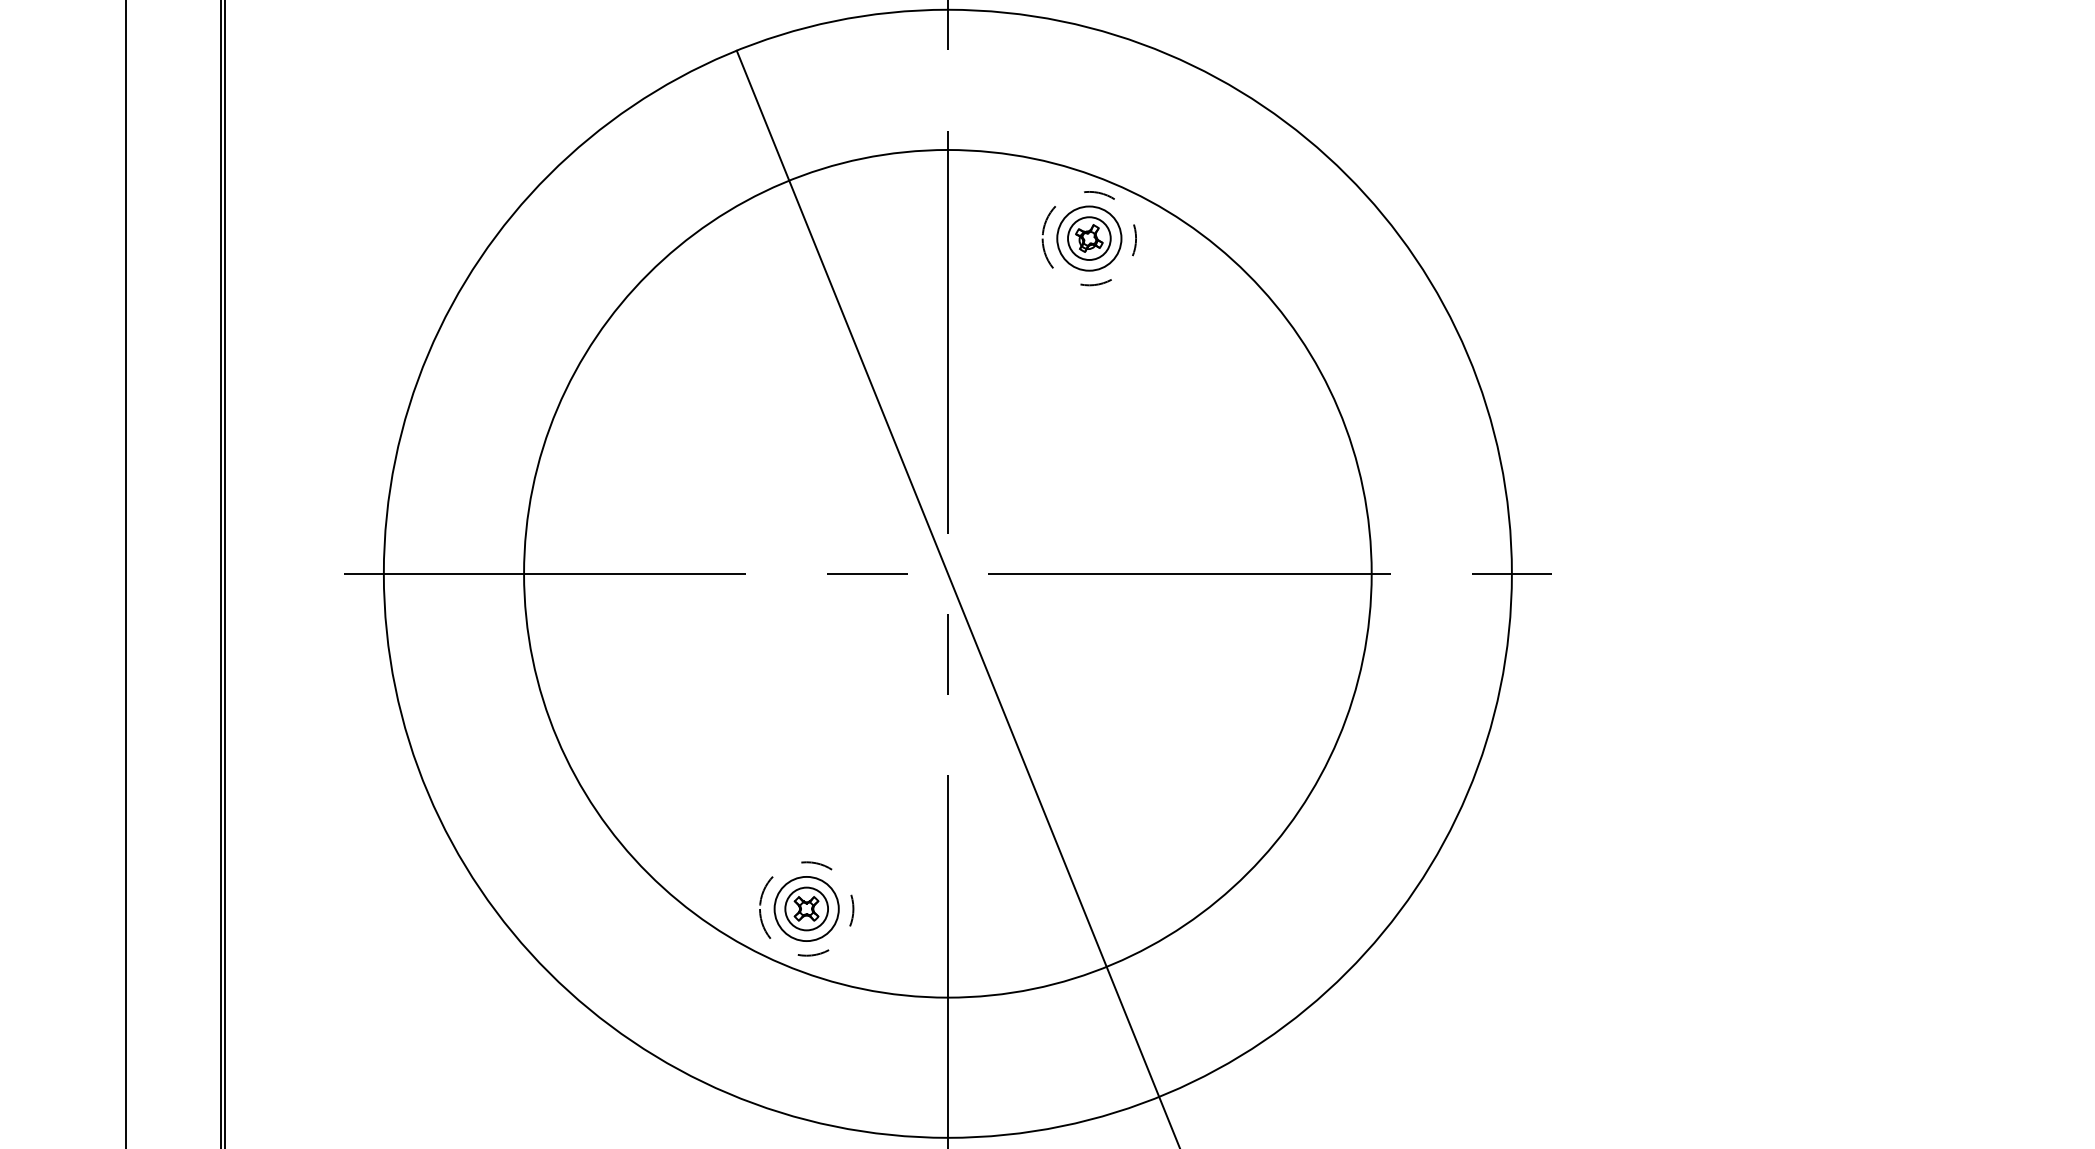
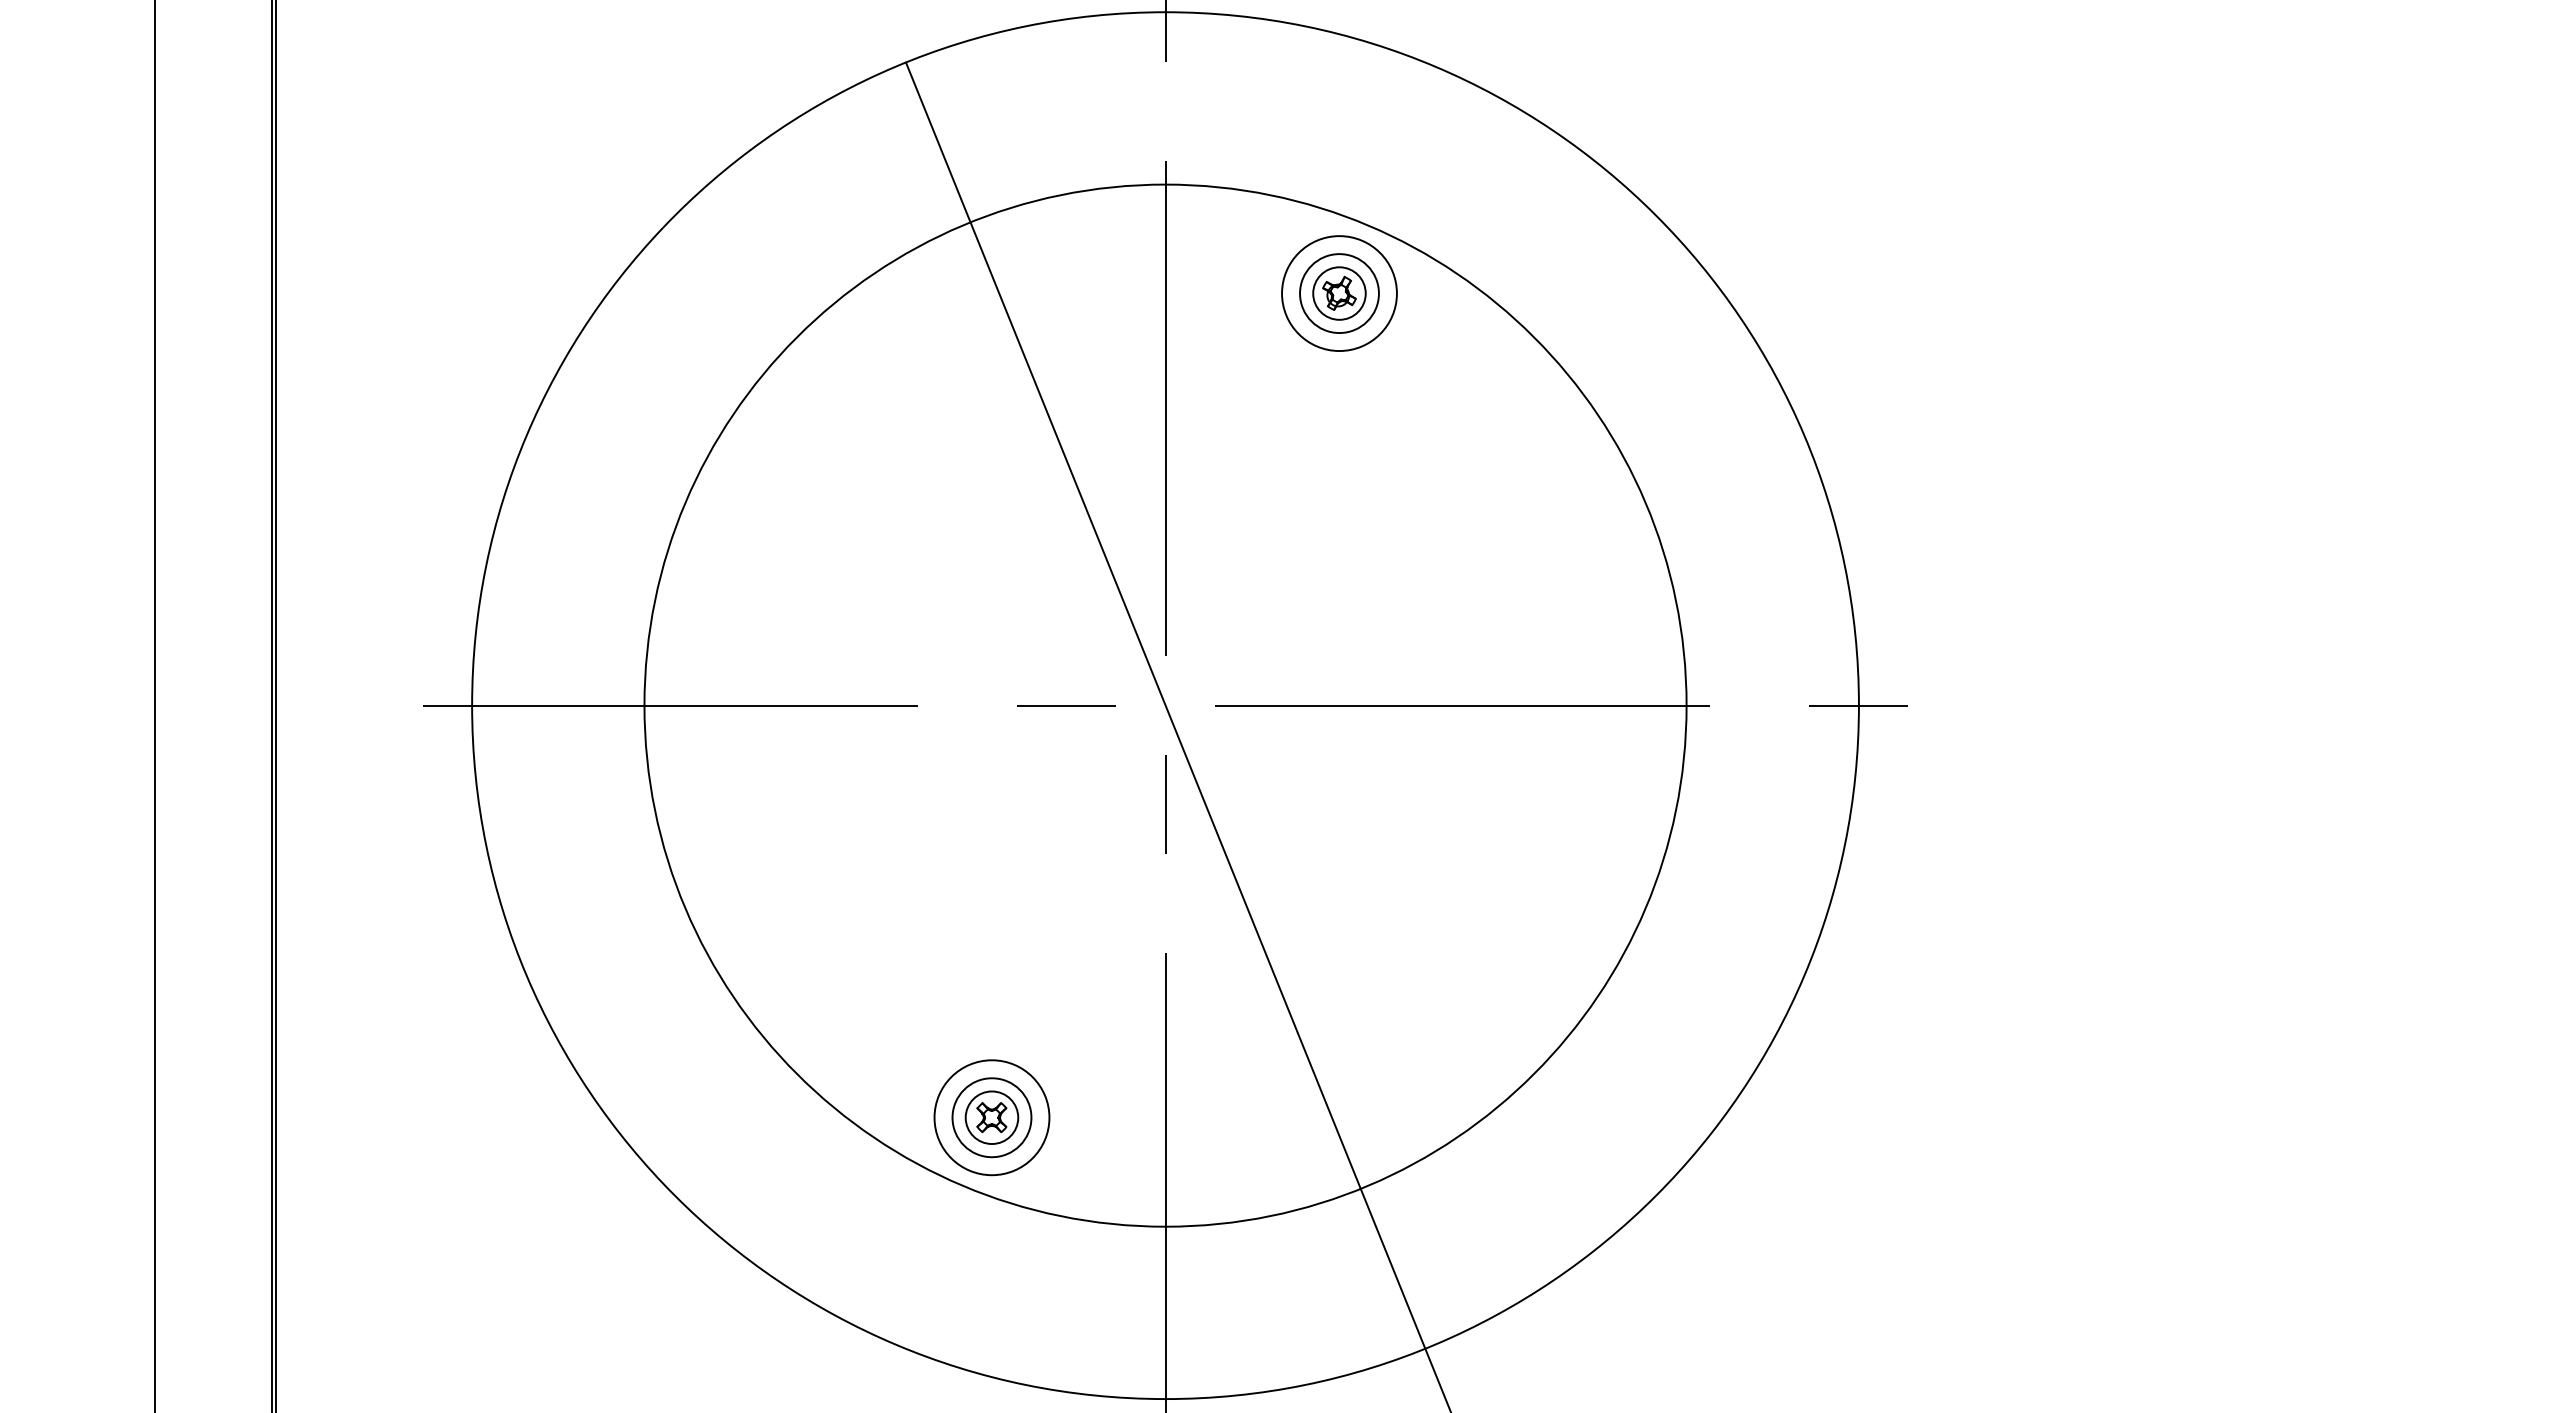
circle: (1089, 238) -> (1339, 293), dashed -> solid
circle: (806, 908) -> (991, 1117), dashed -> solid

